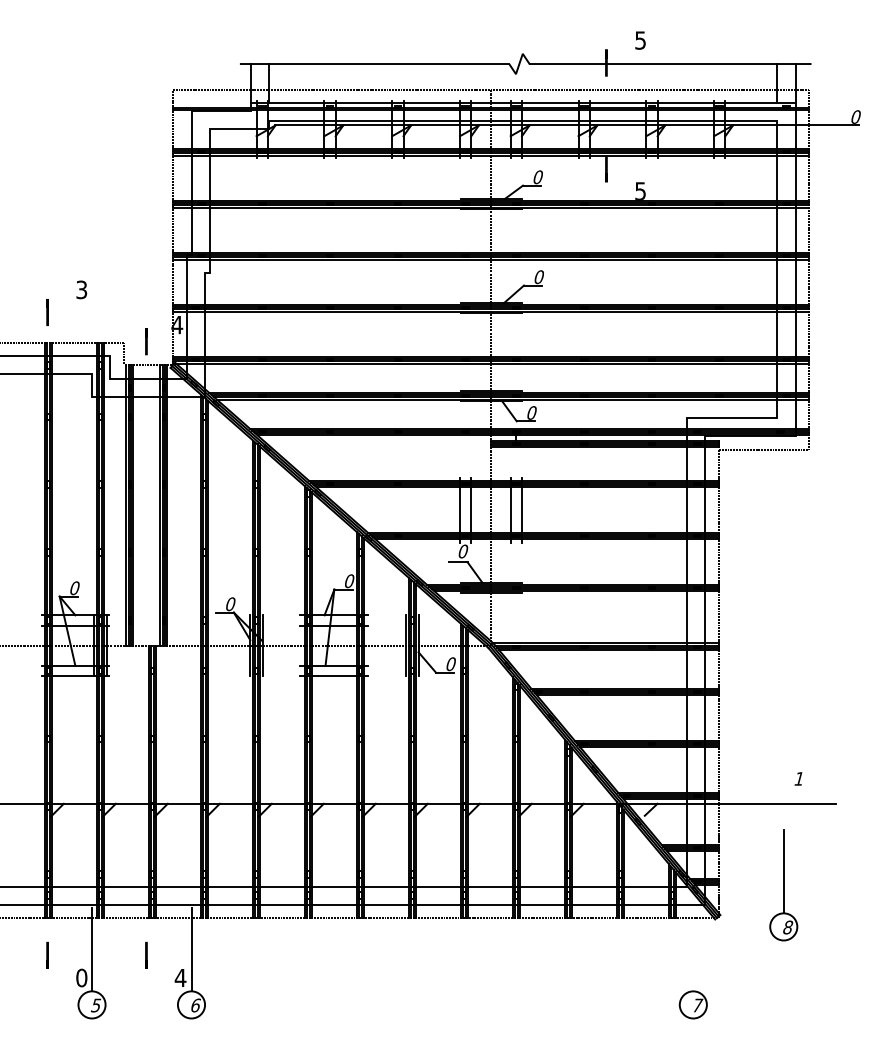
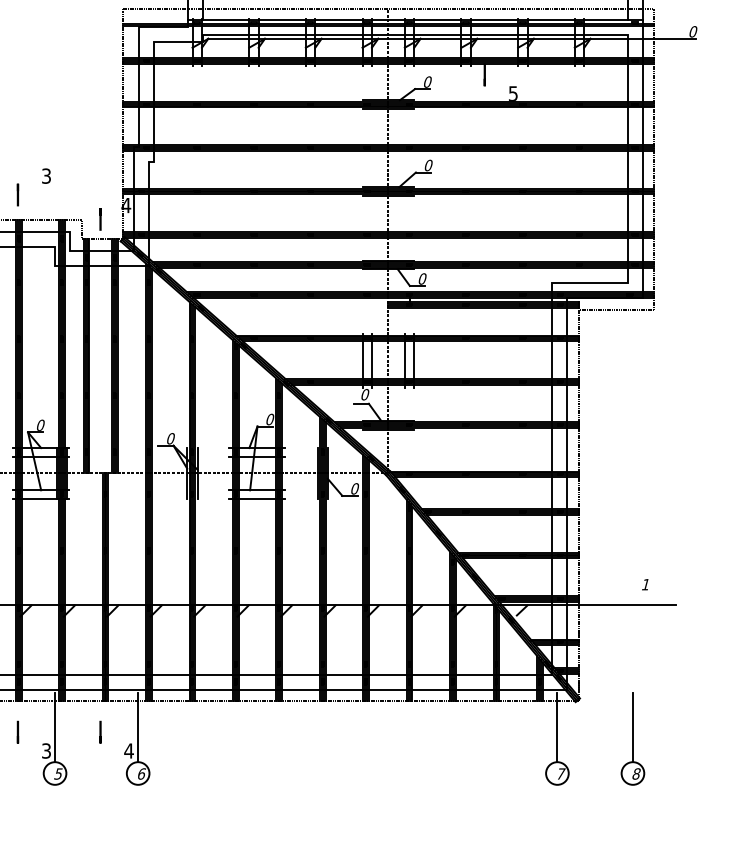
part: (783, 885) -> (632, 738), moved
line: (693, 949) -> (557, 727), added
text: (81, 977) -> (46, 750), 0 -> 3

